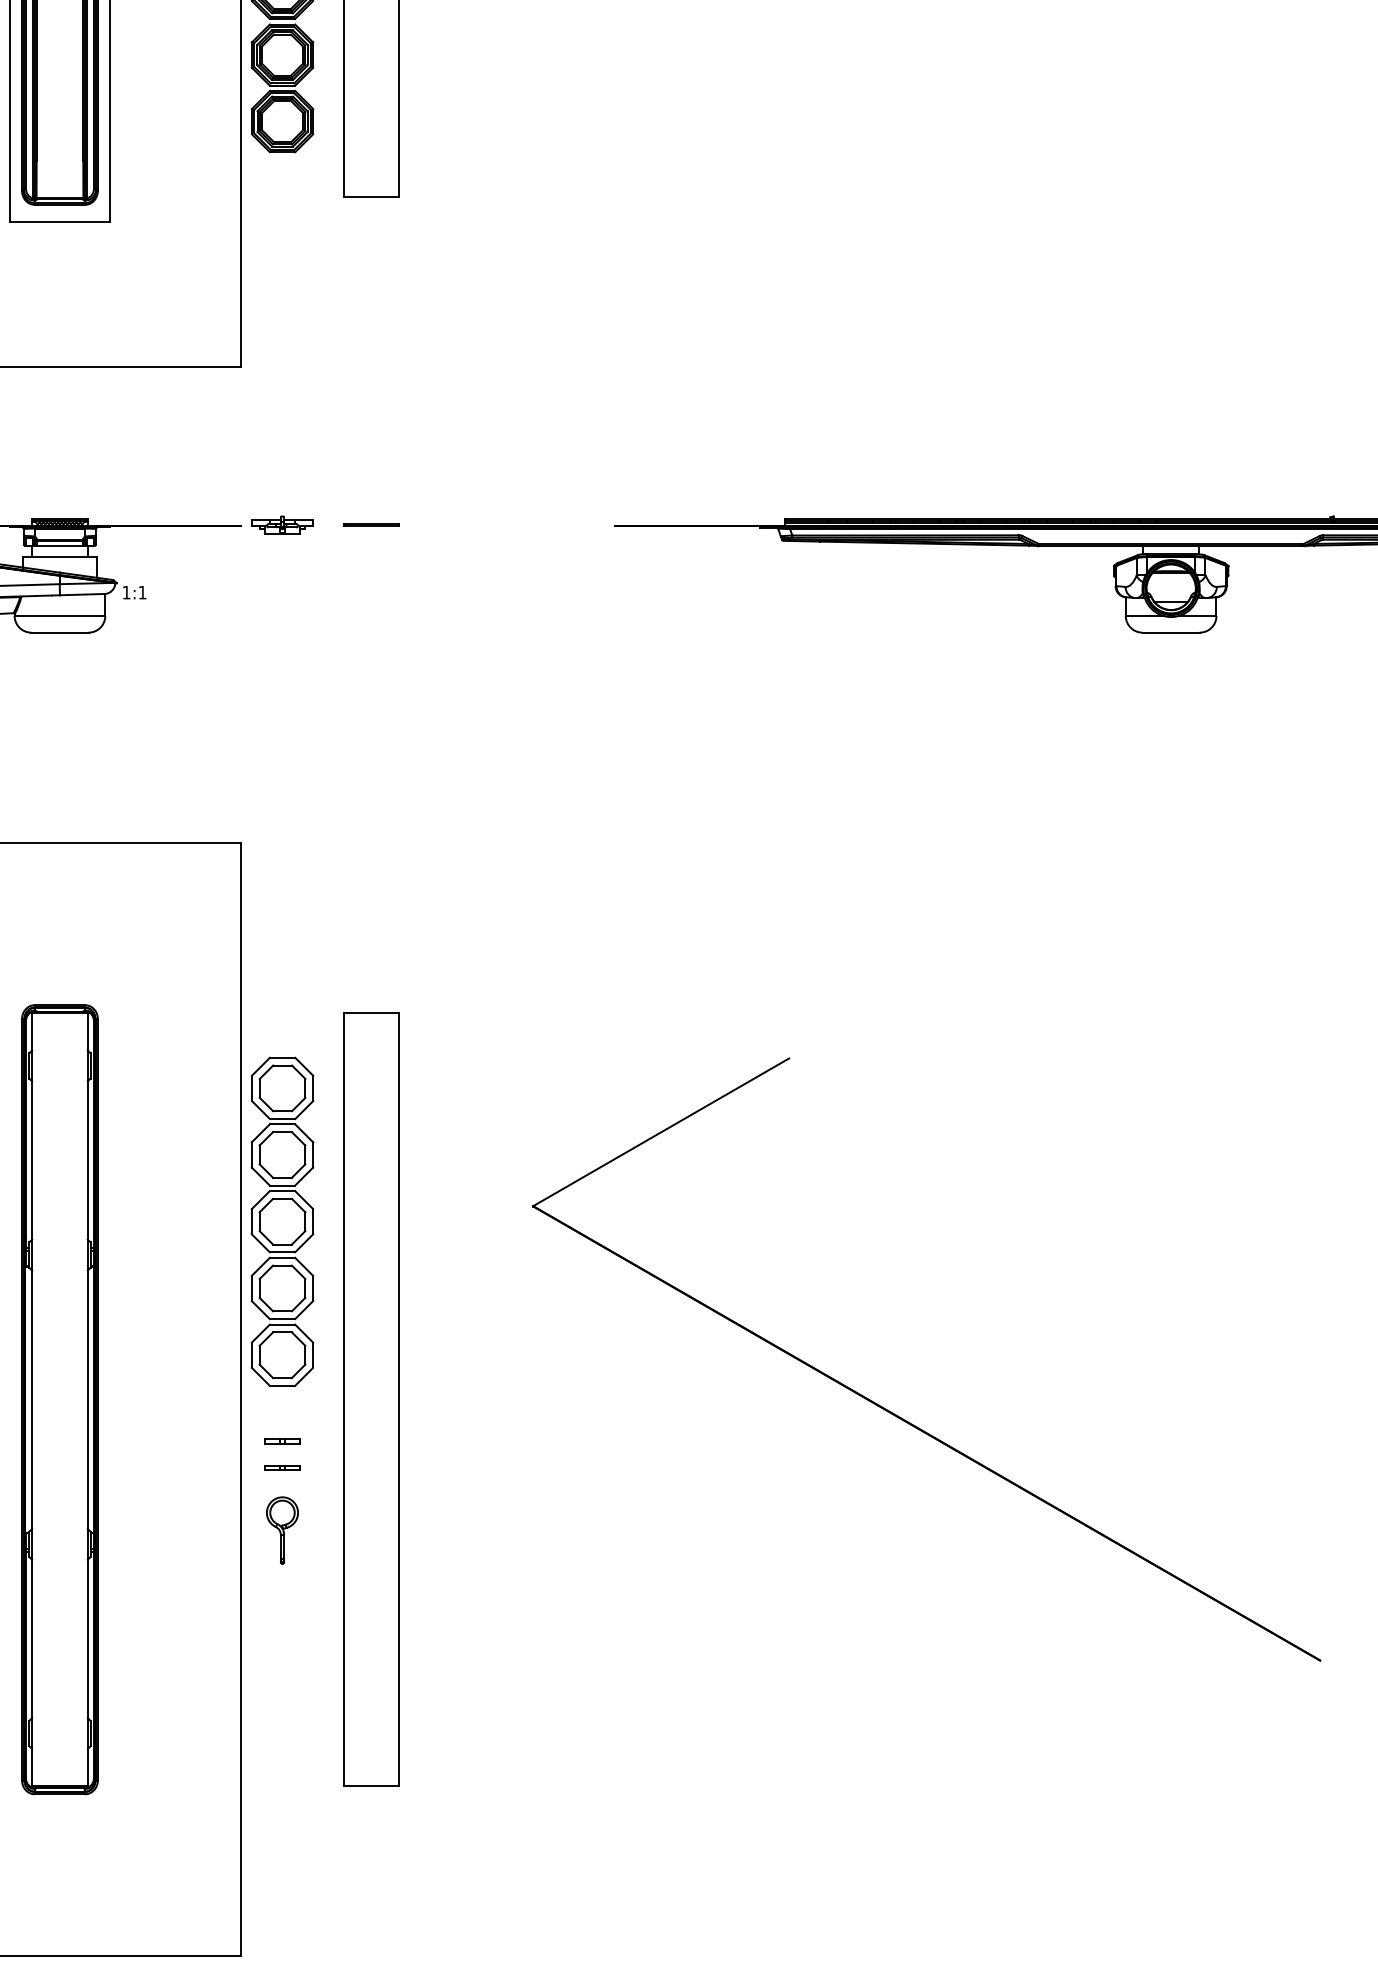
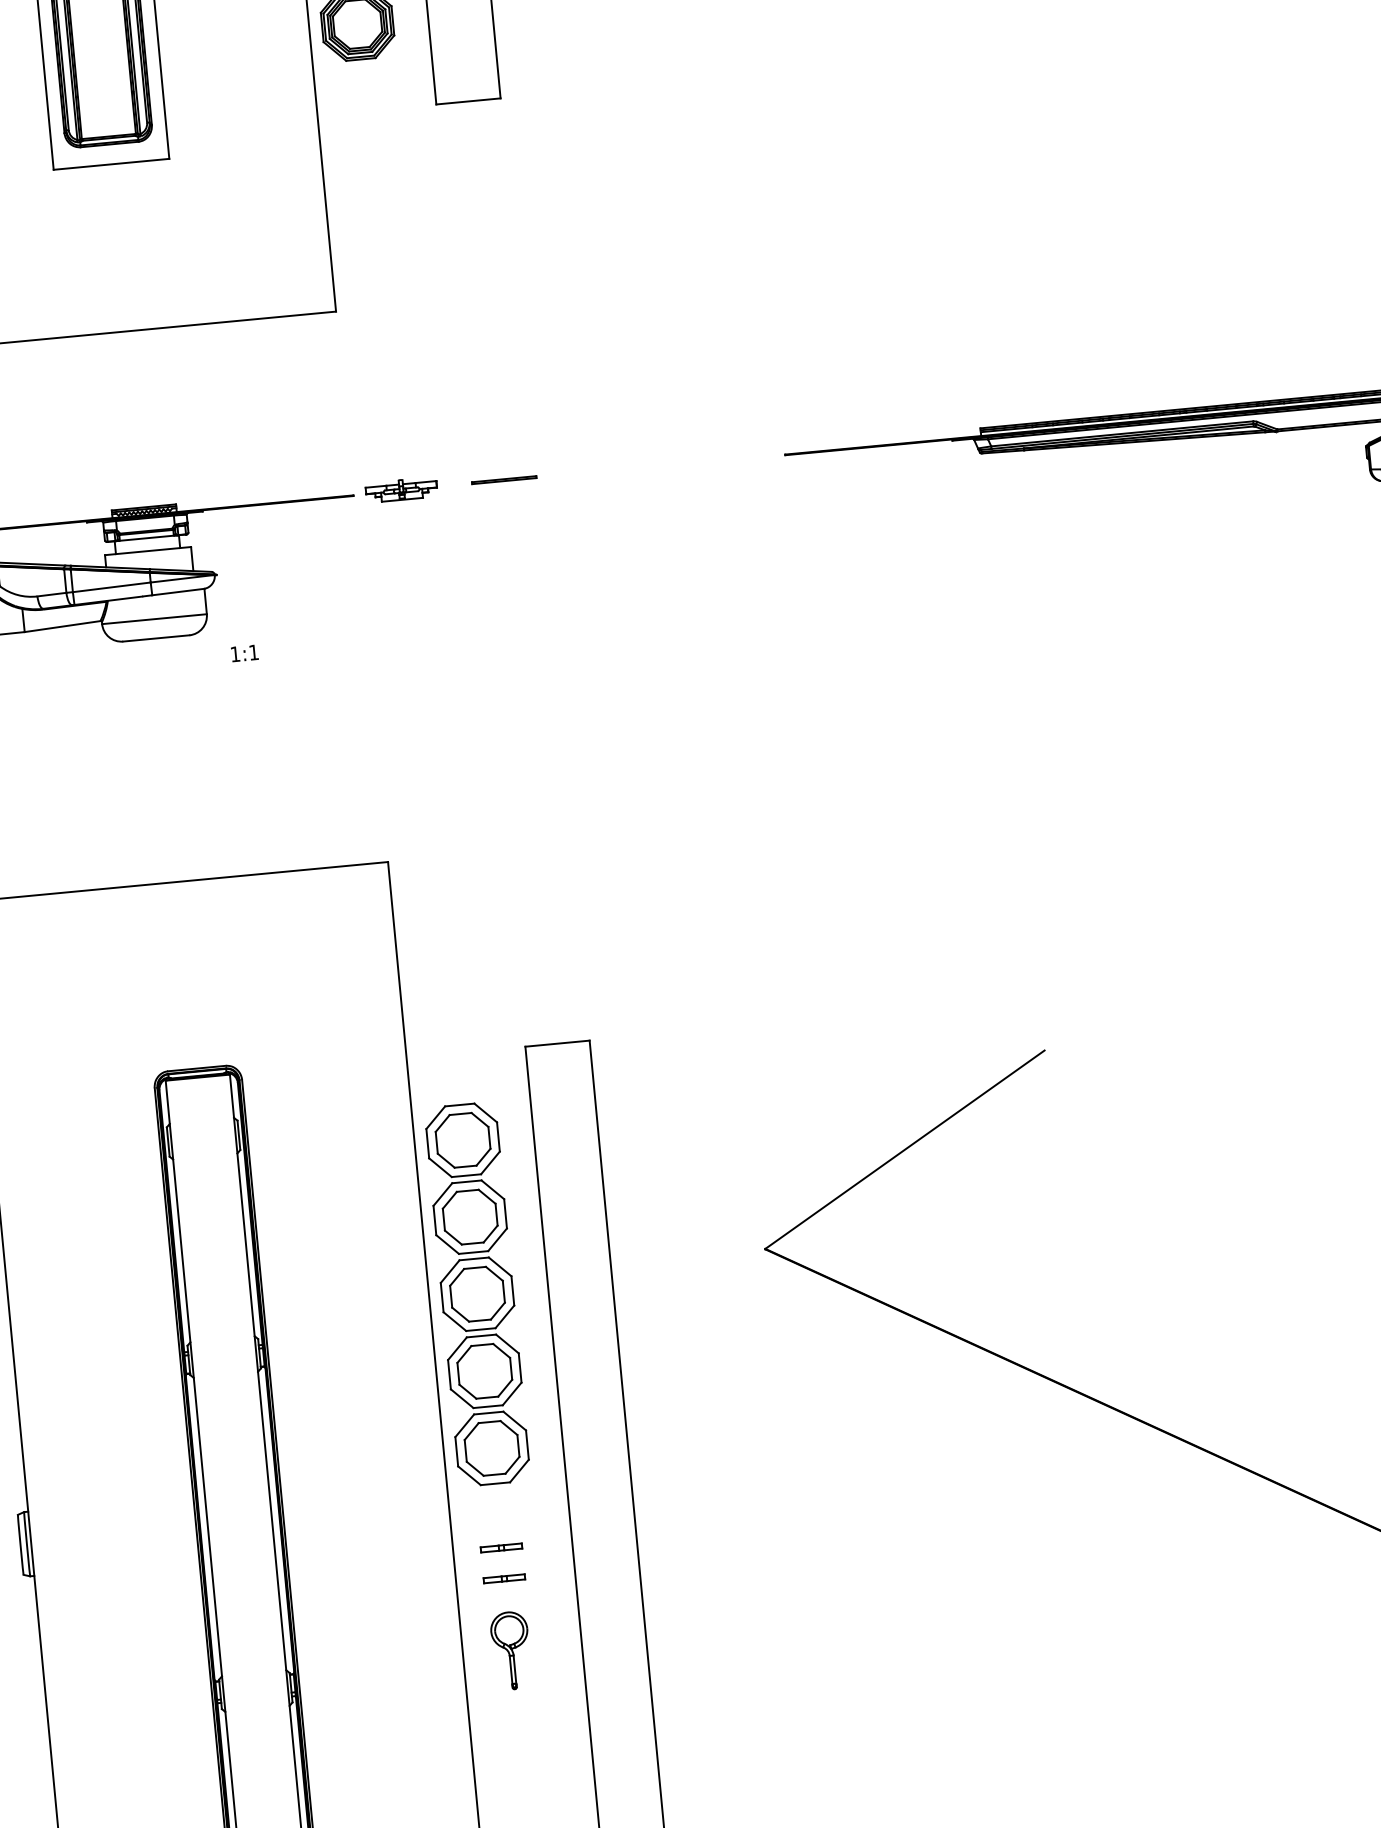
text: (134, 592) -> (244, 653), moved

